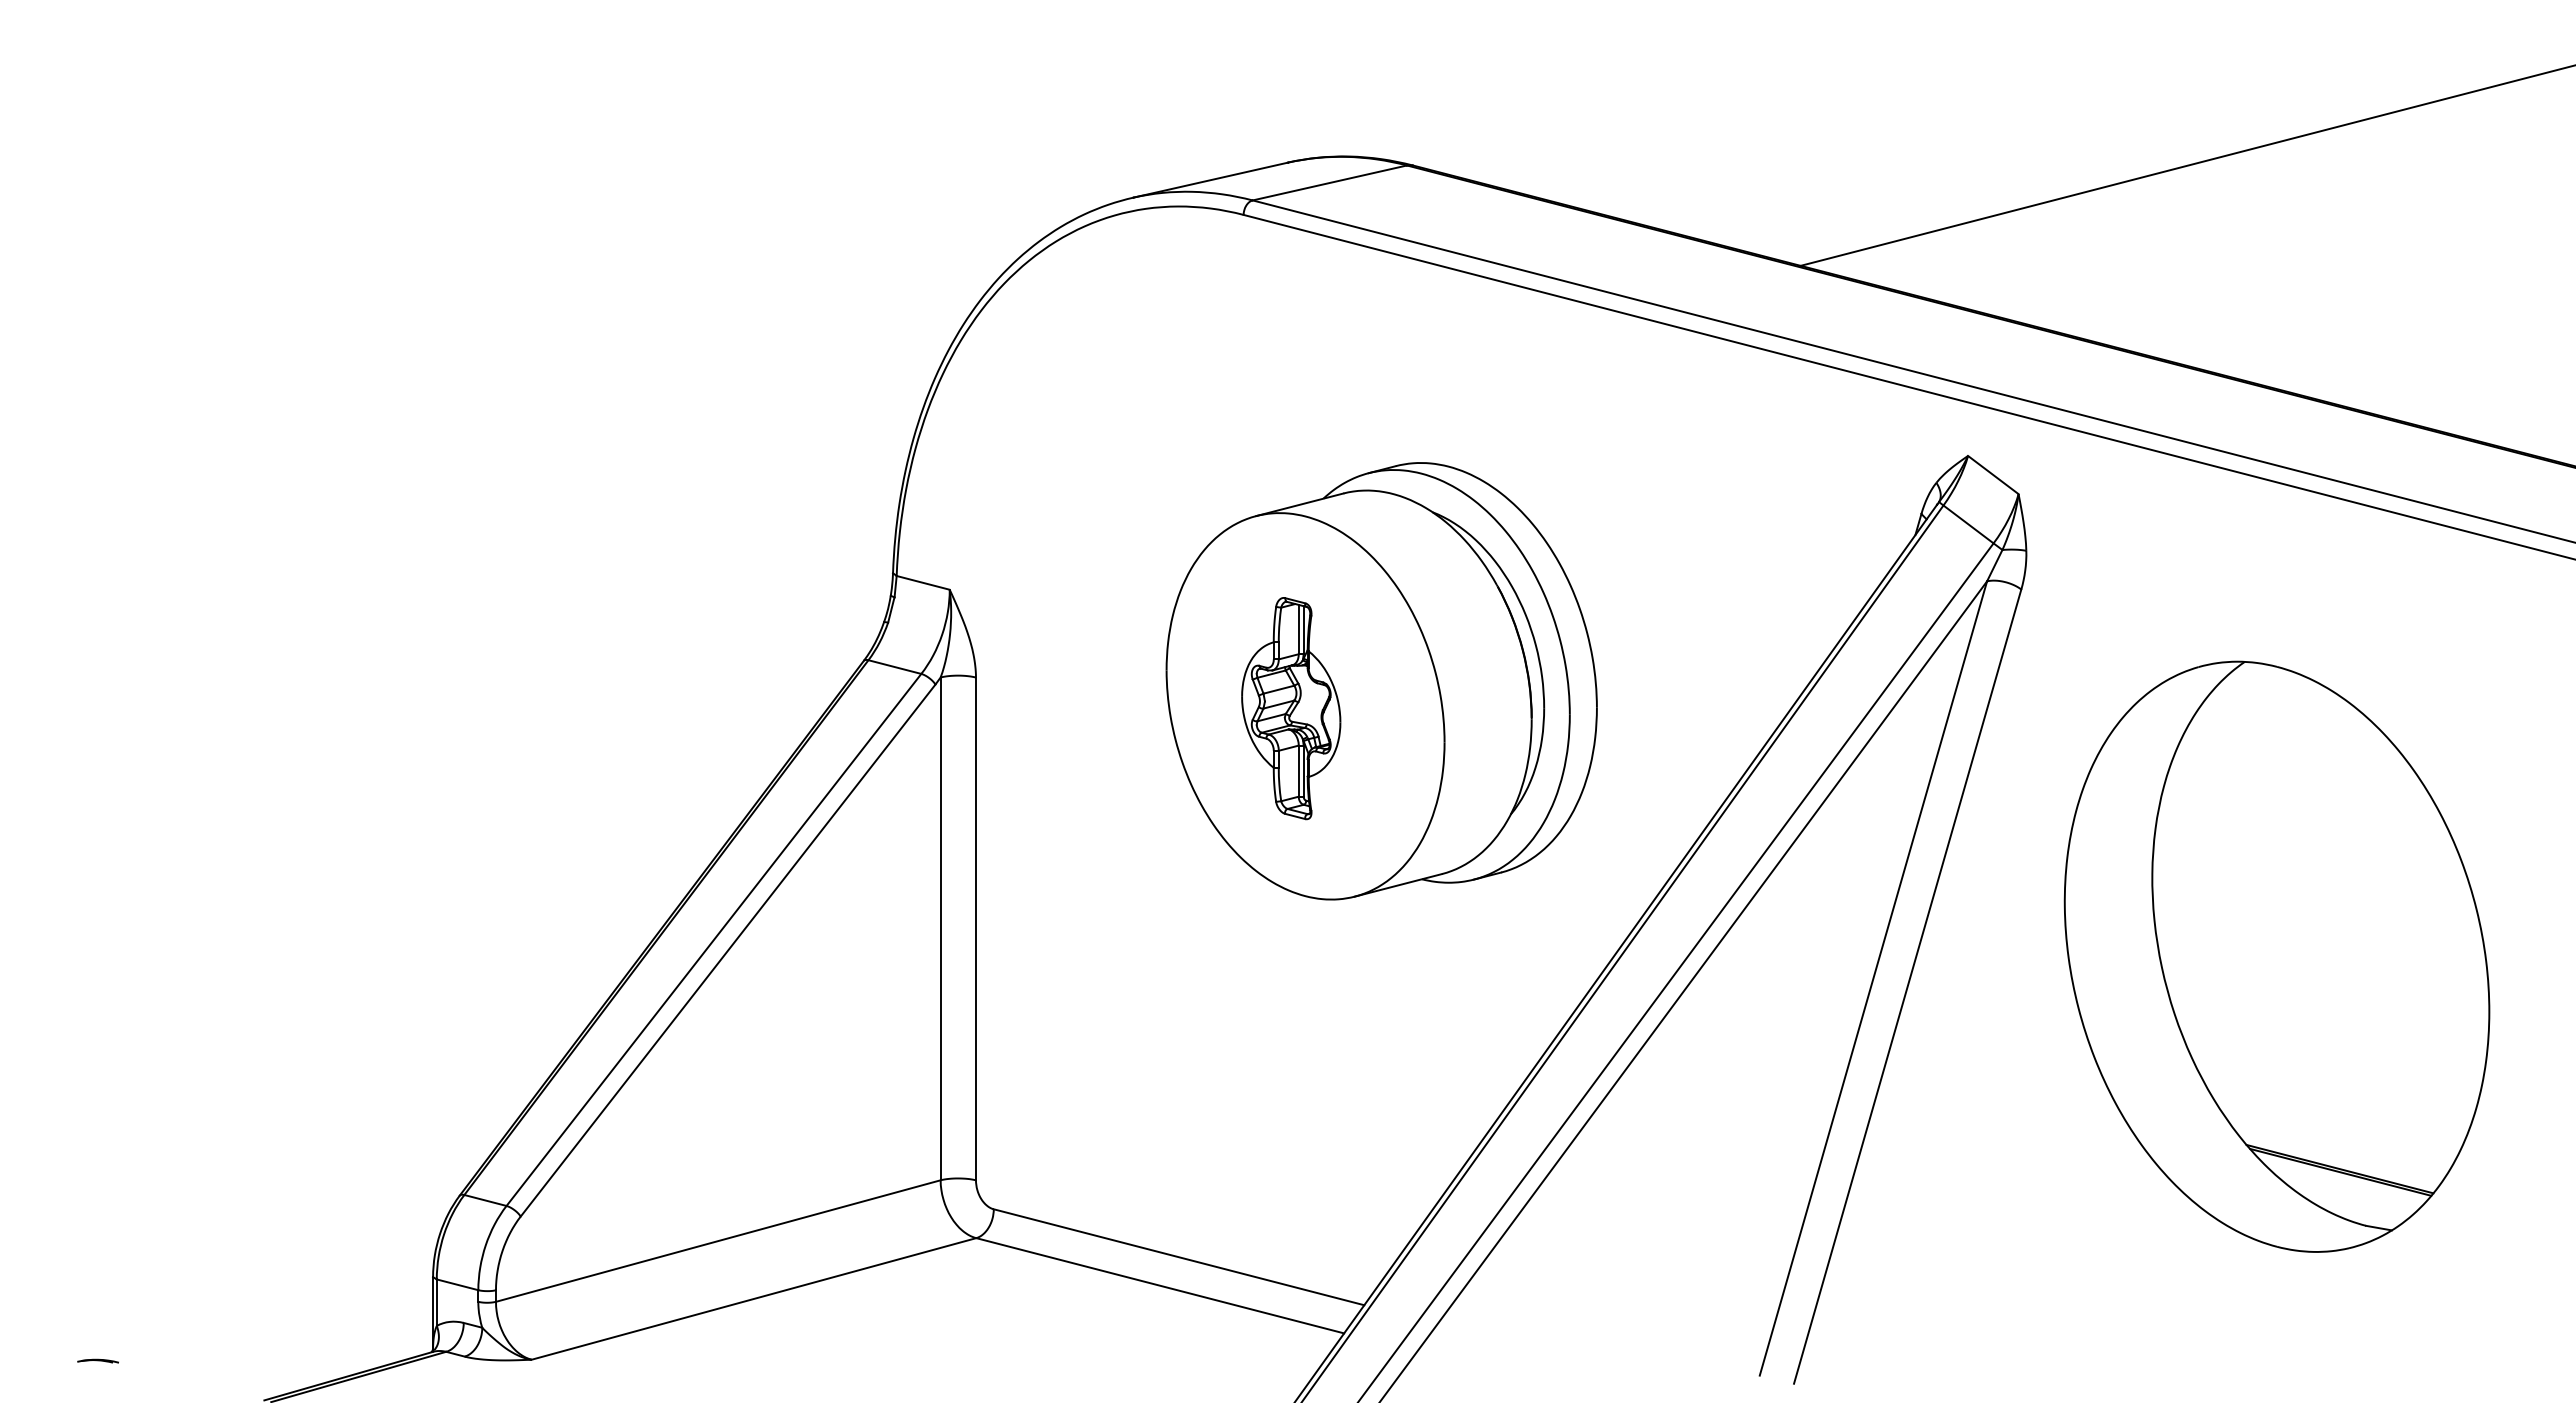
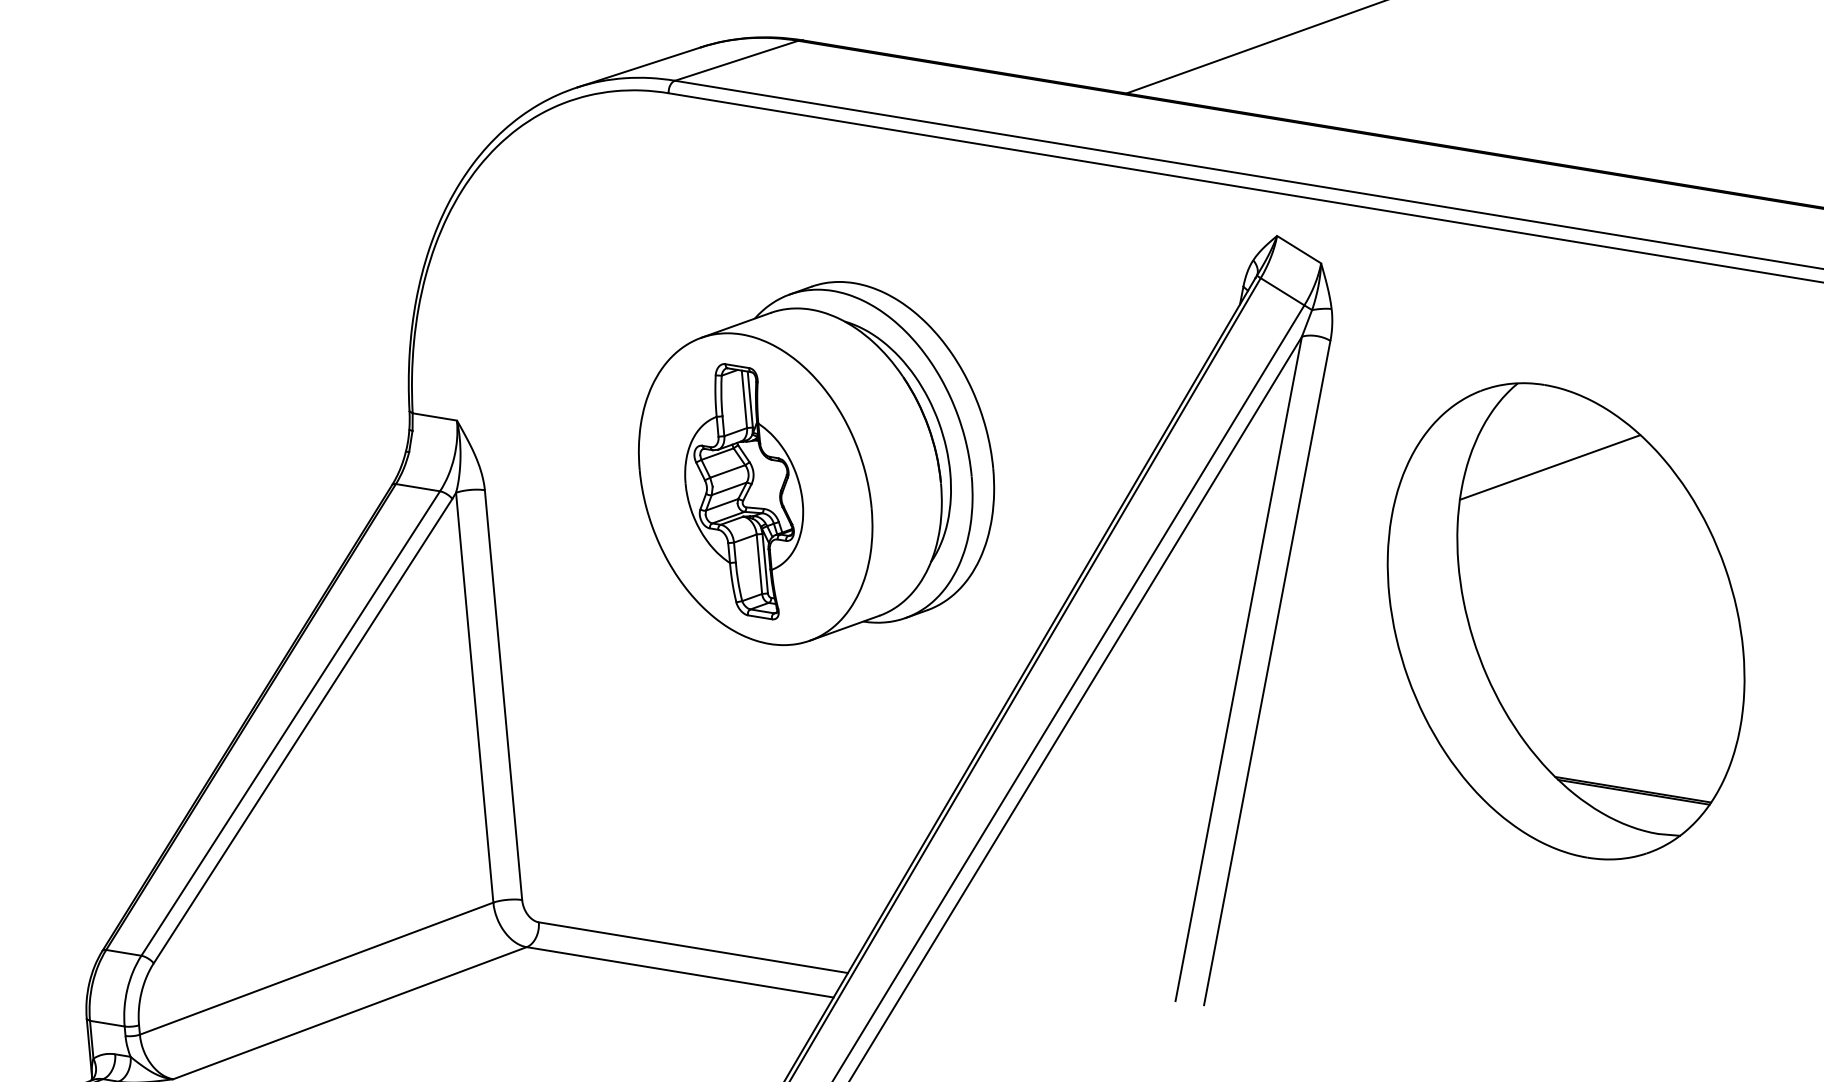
part: (1291, 708) -> (744, 492), size x1.43
line: (2274, 767) -> (1550, 467), added

